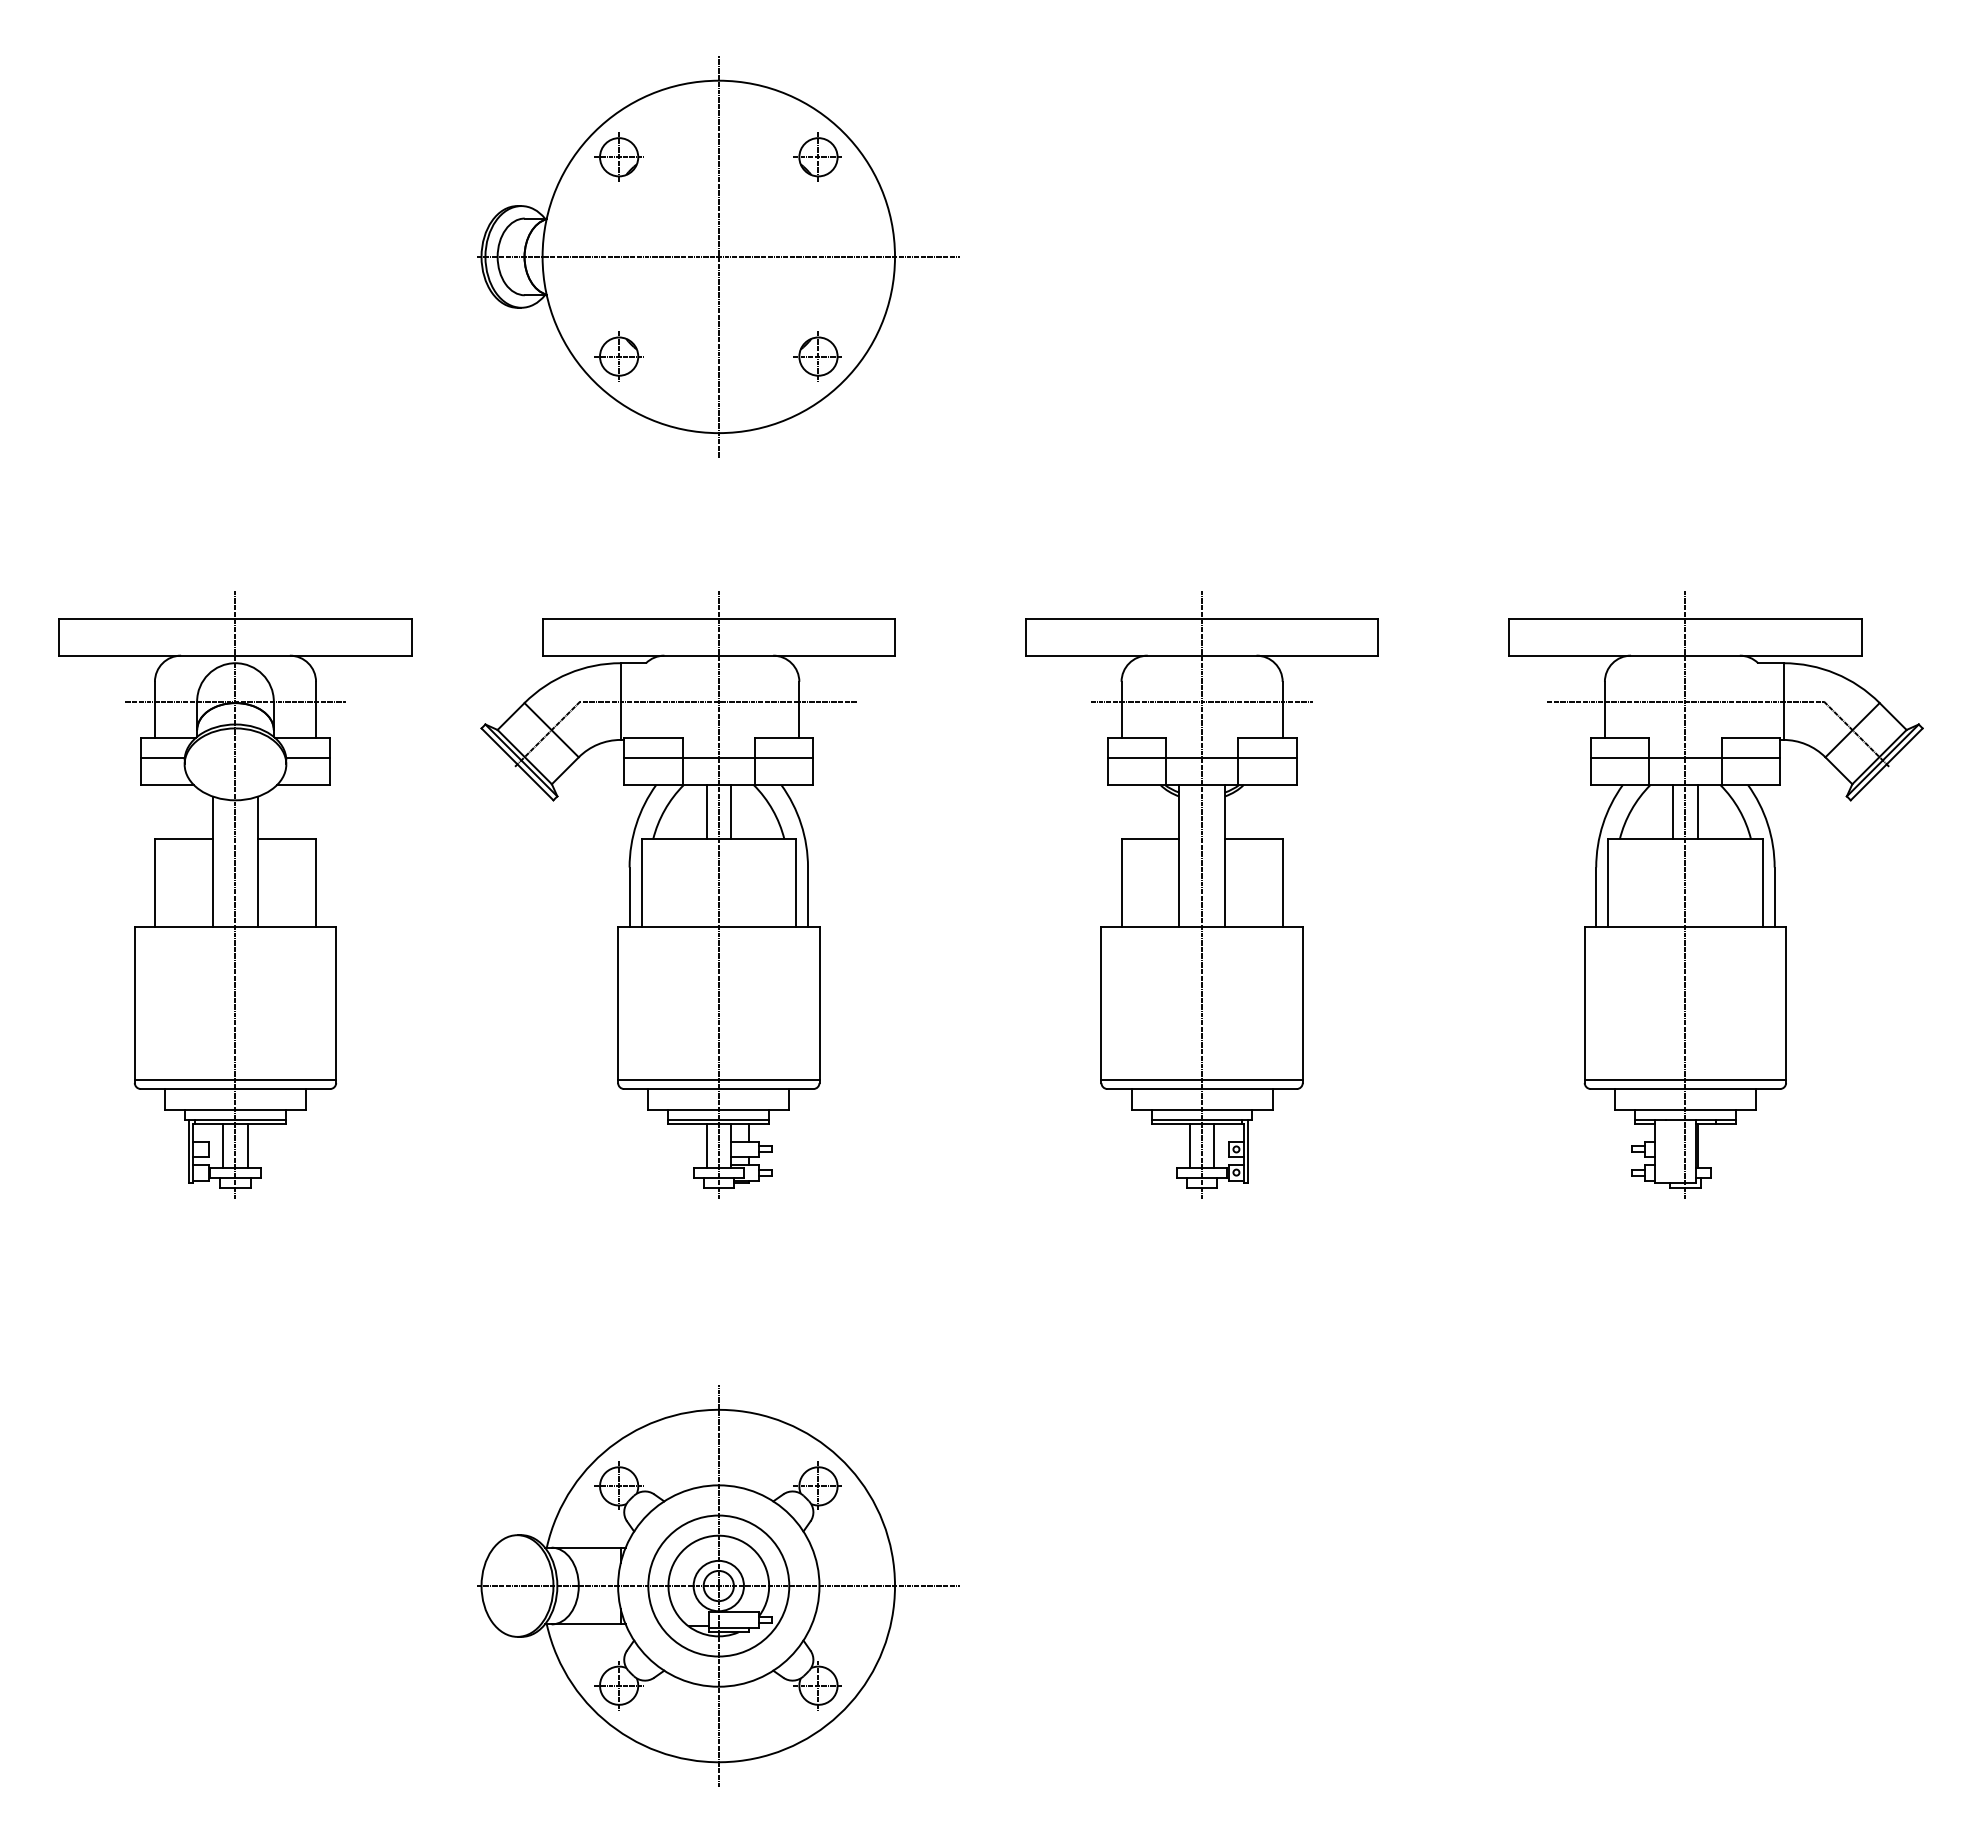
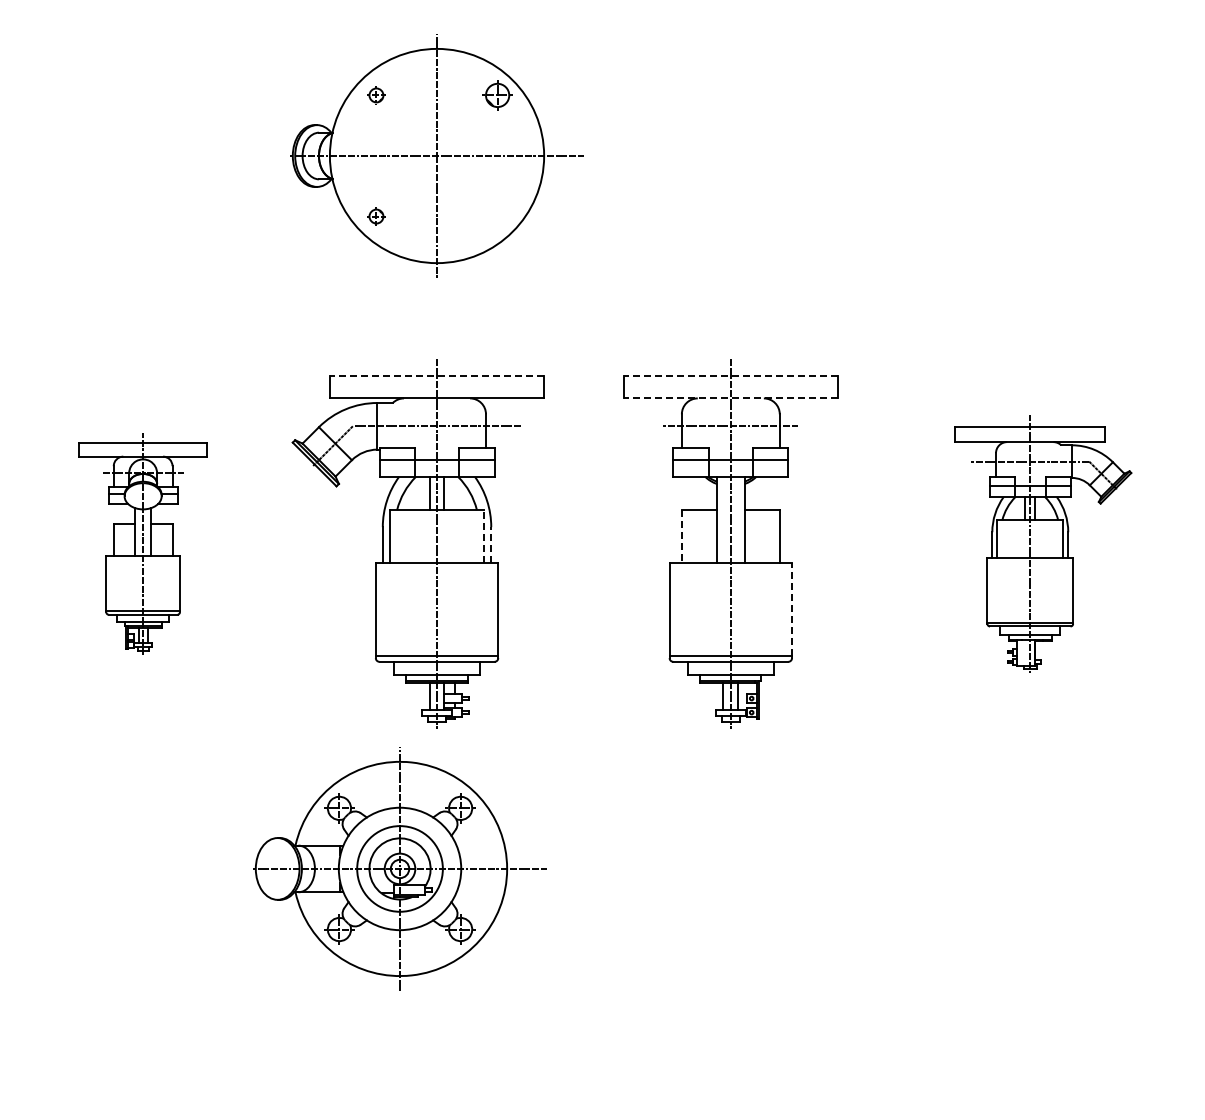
part: (619, 157) -> (376, 95), size x0.6
part: (619, 356) -> (376, 216), size x0.6
part: (818, 356) -> (497, 216), removed
line: (717, 619) -> (436, 376), solid -> dashed
line: (1201, 619) -> (730, 376), solid -> dashed
line: (1201, 655) -> (730, 398), solid -> dashed
line: (796, 882) -> (484, 536), solid -> dashed
line: (1120, 882) -> (681, 536), solid -> dashed
part: (234, 894) -> (142, 543), size x0.6
part: (1716, 894) -> (1043, 543), size x0.7
line: (808, 896) -> (491, 544), solid -> dashed
line: (1303, 1002) -> (792, 609), solid -> dashed
part: (717, 1585) -> (399, 868), moved

